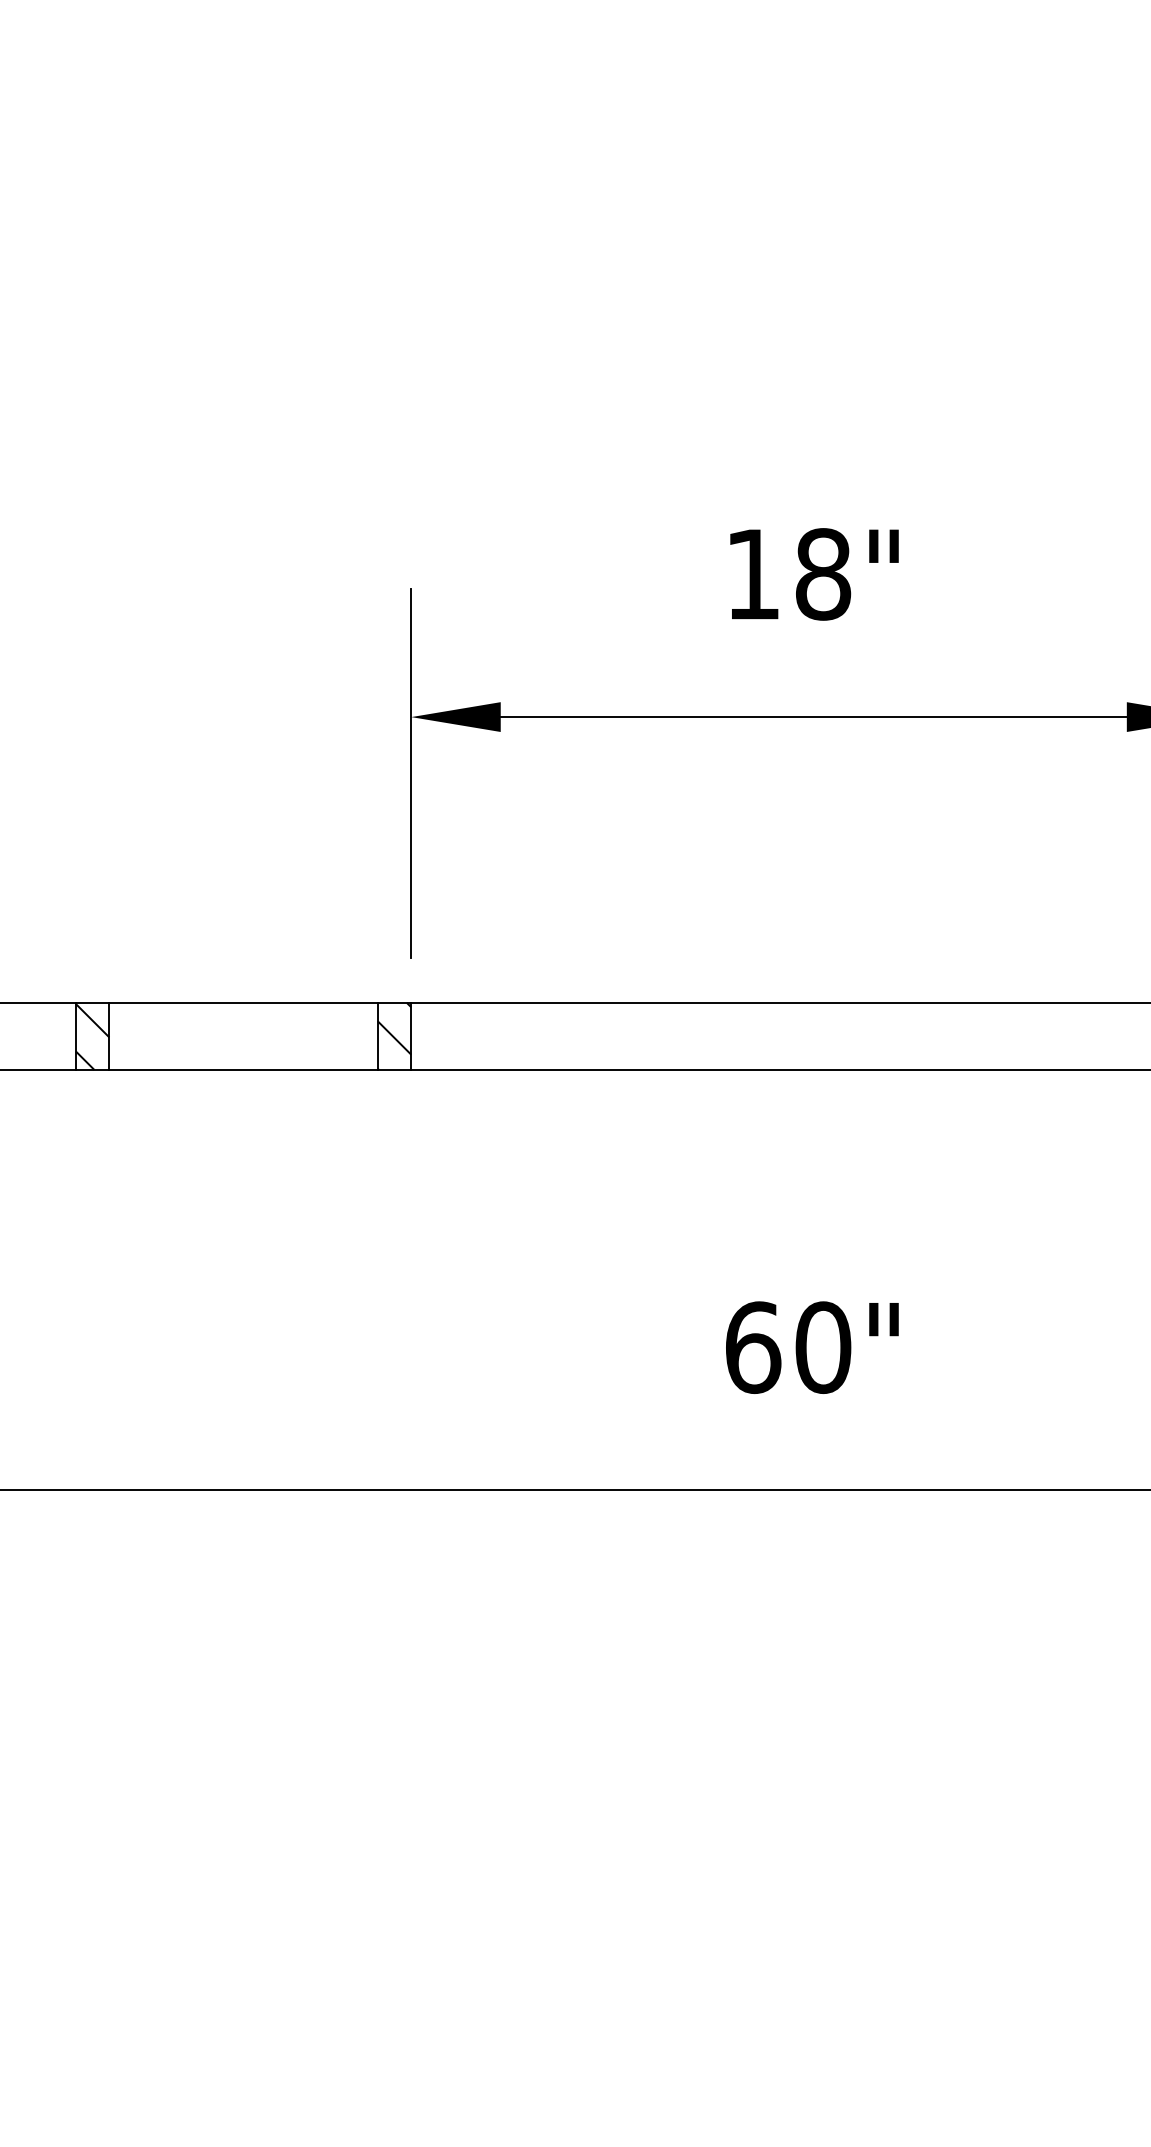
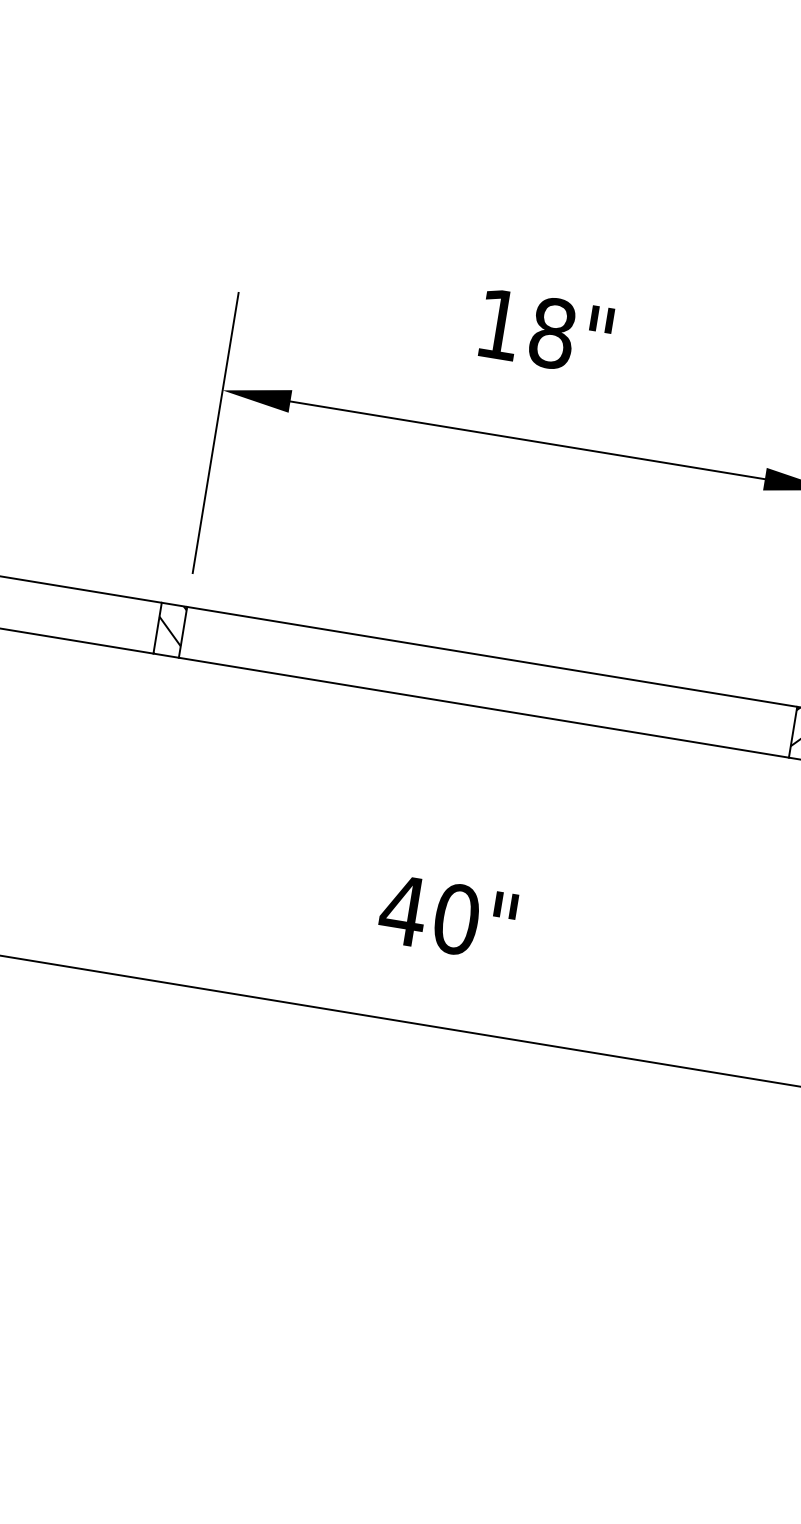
text: (752, 1347) -> (403, 910), 60" -> 40"

